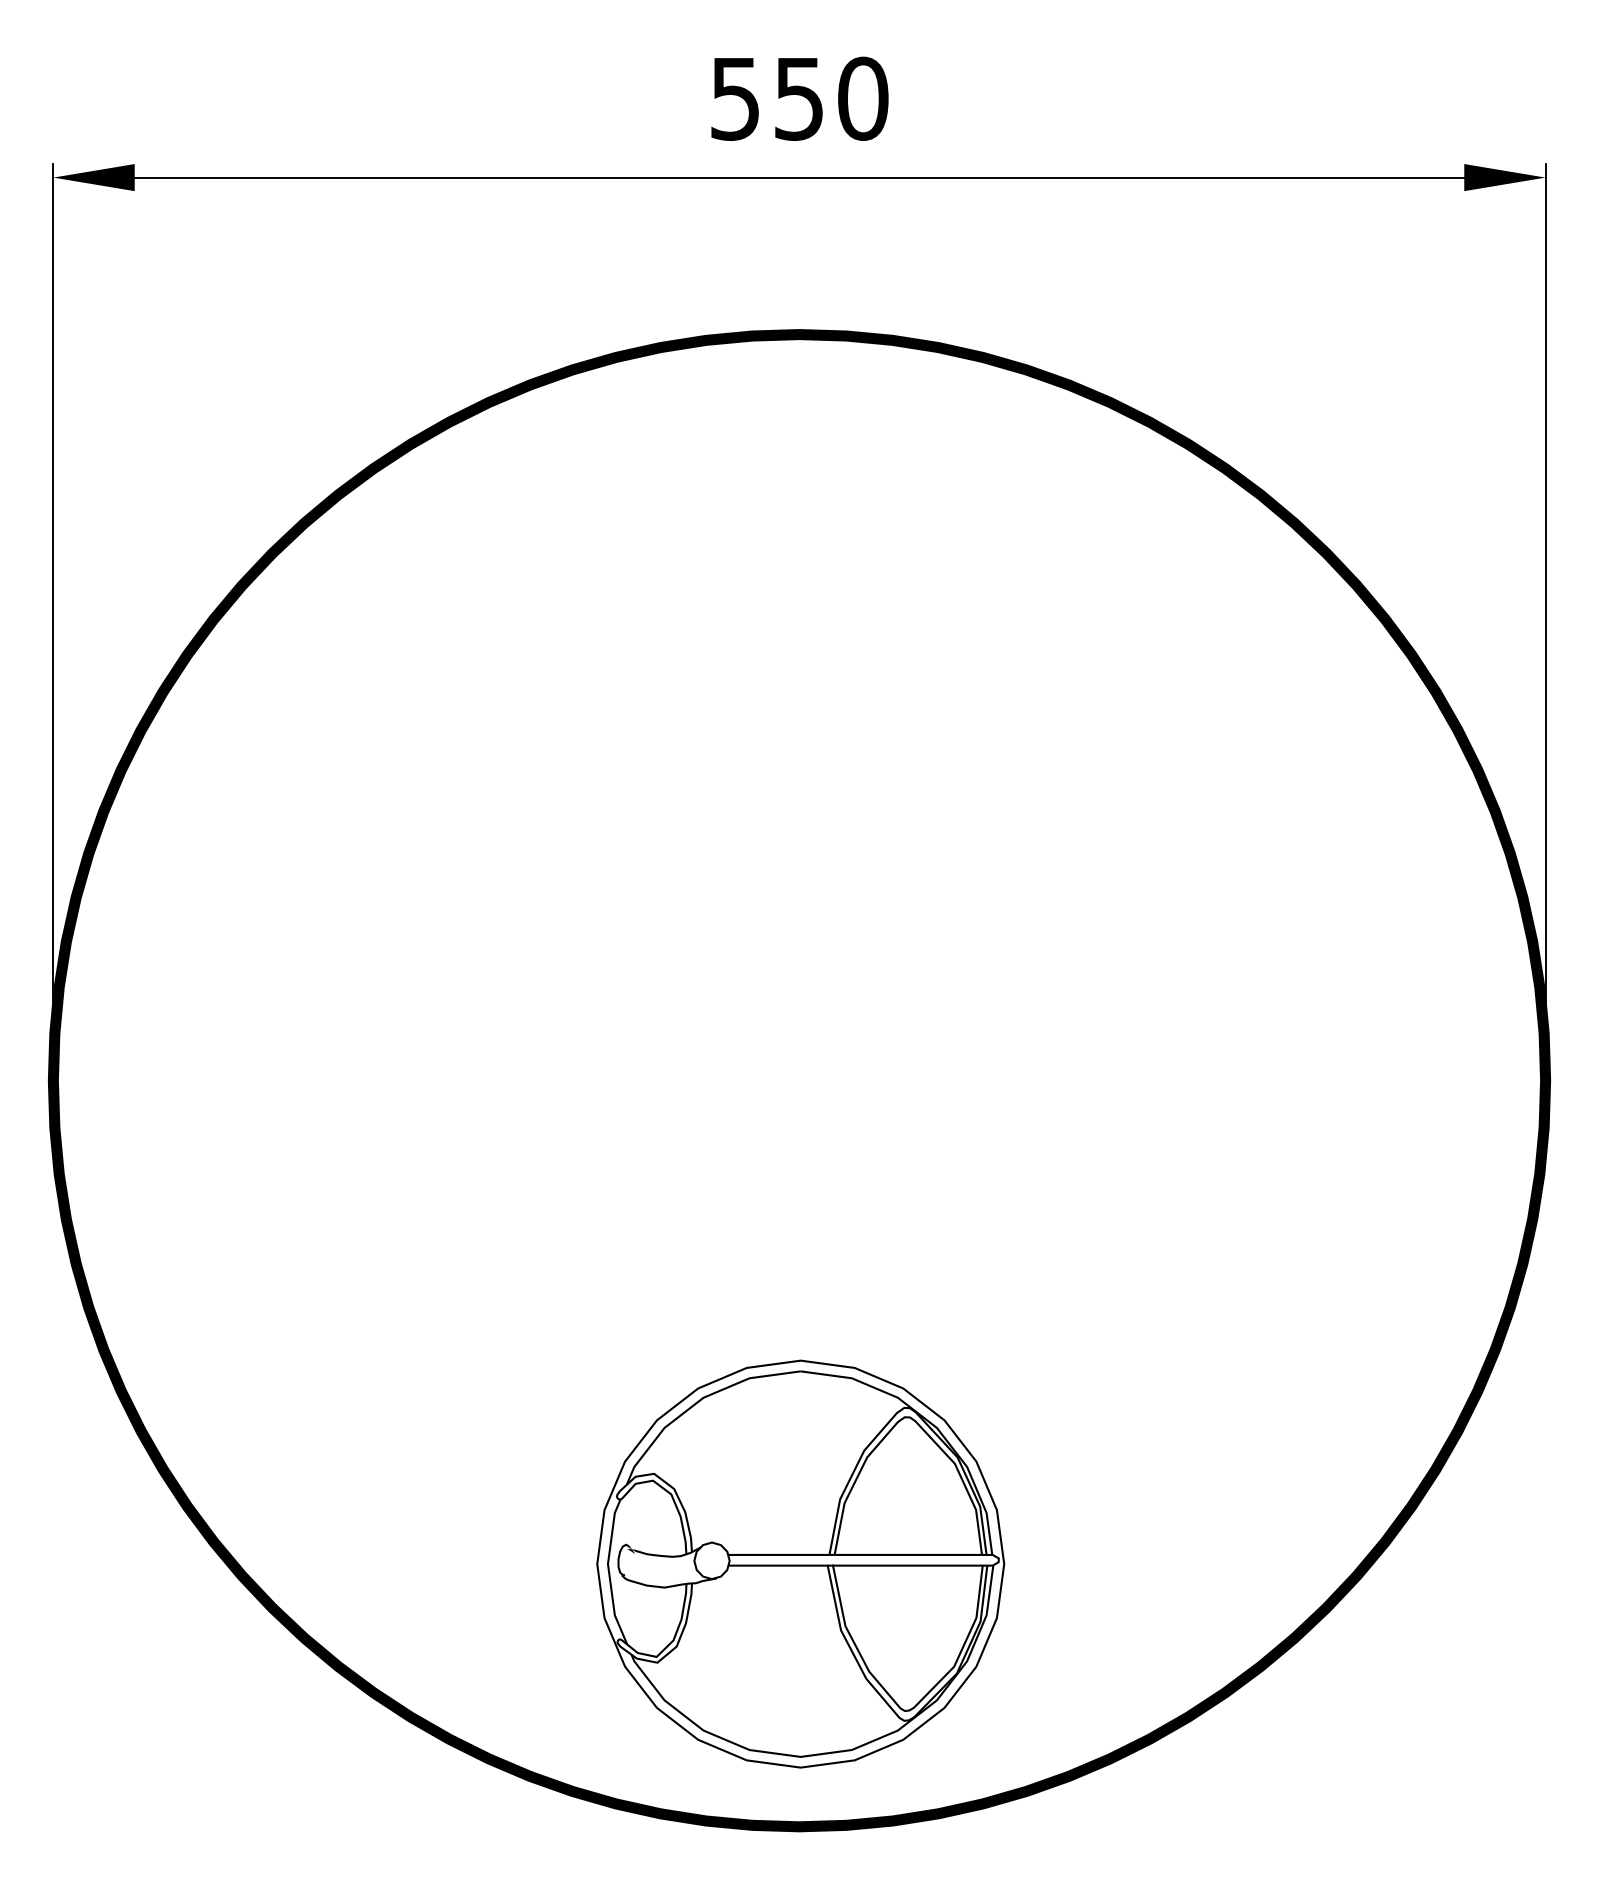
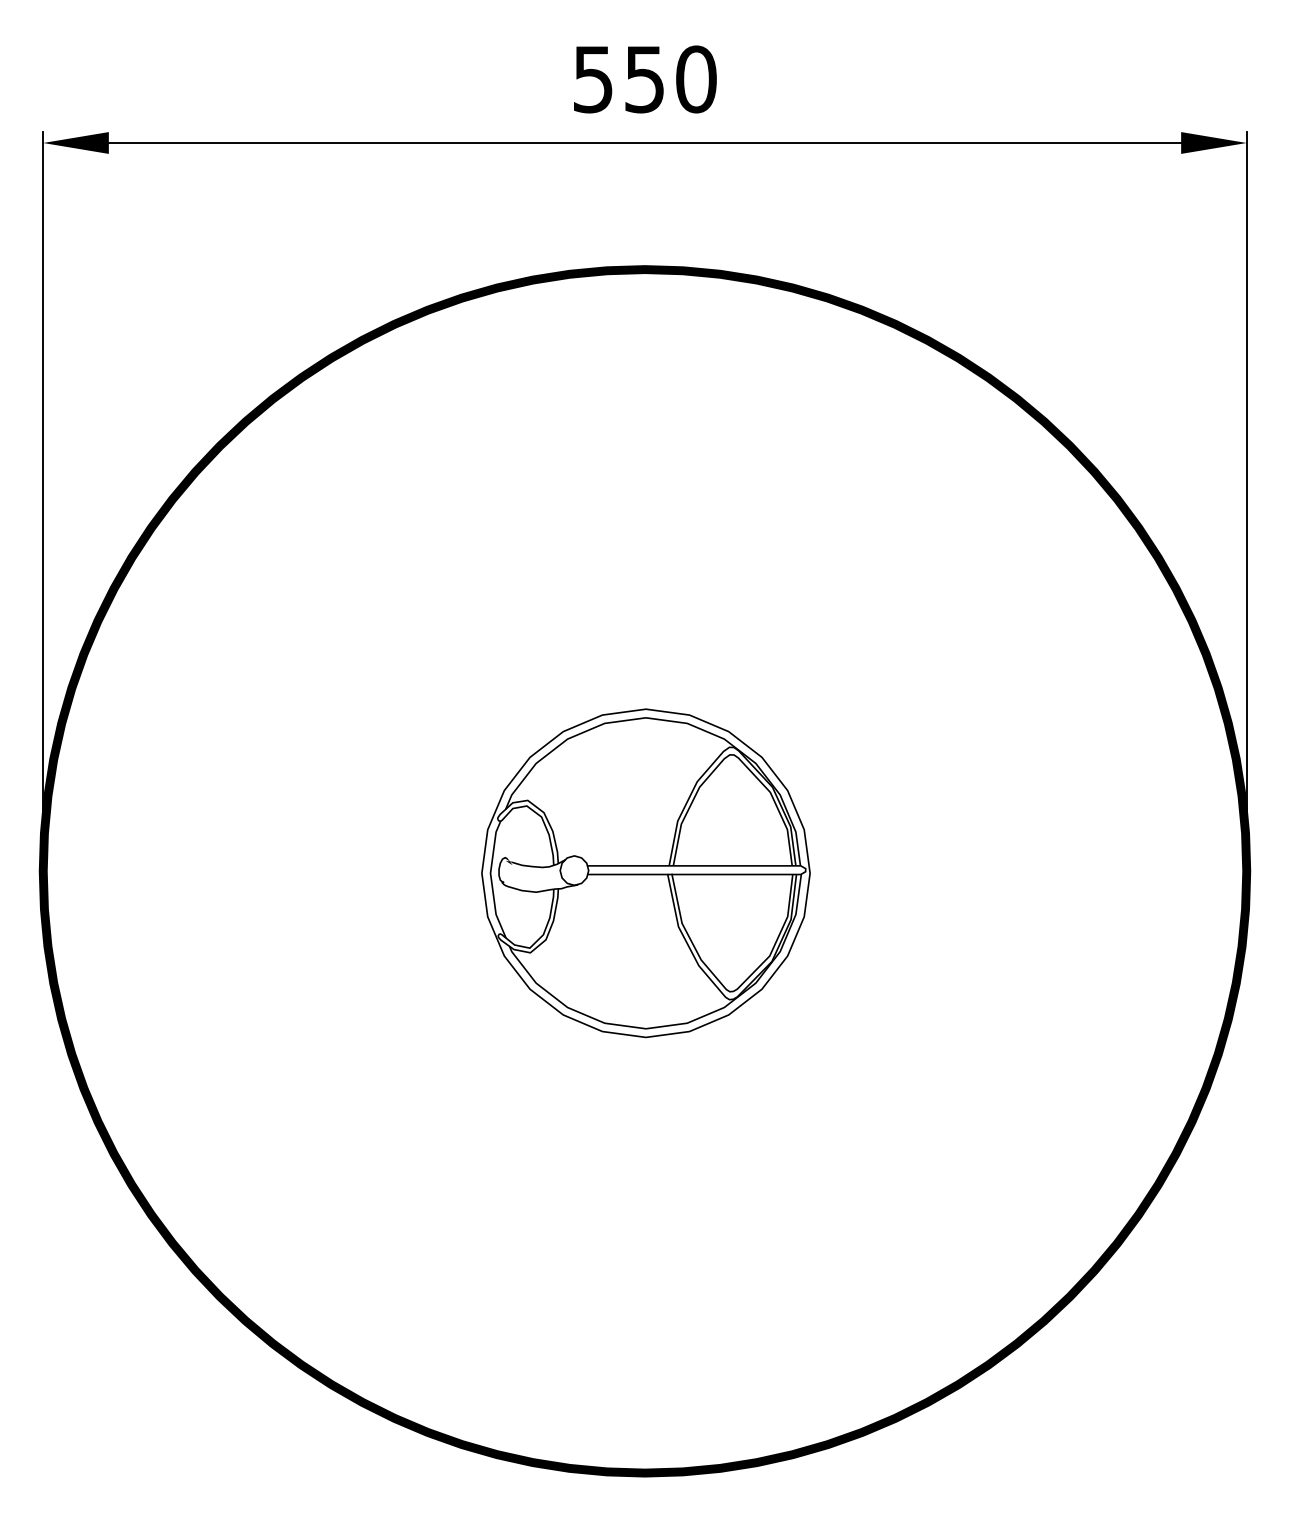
part: (800, 1563) -> (645, 872), moved

